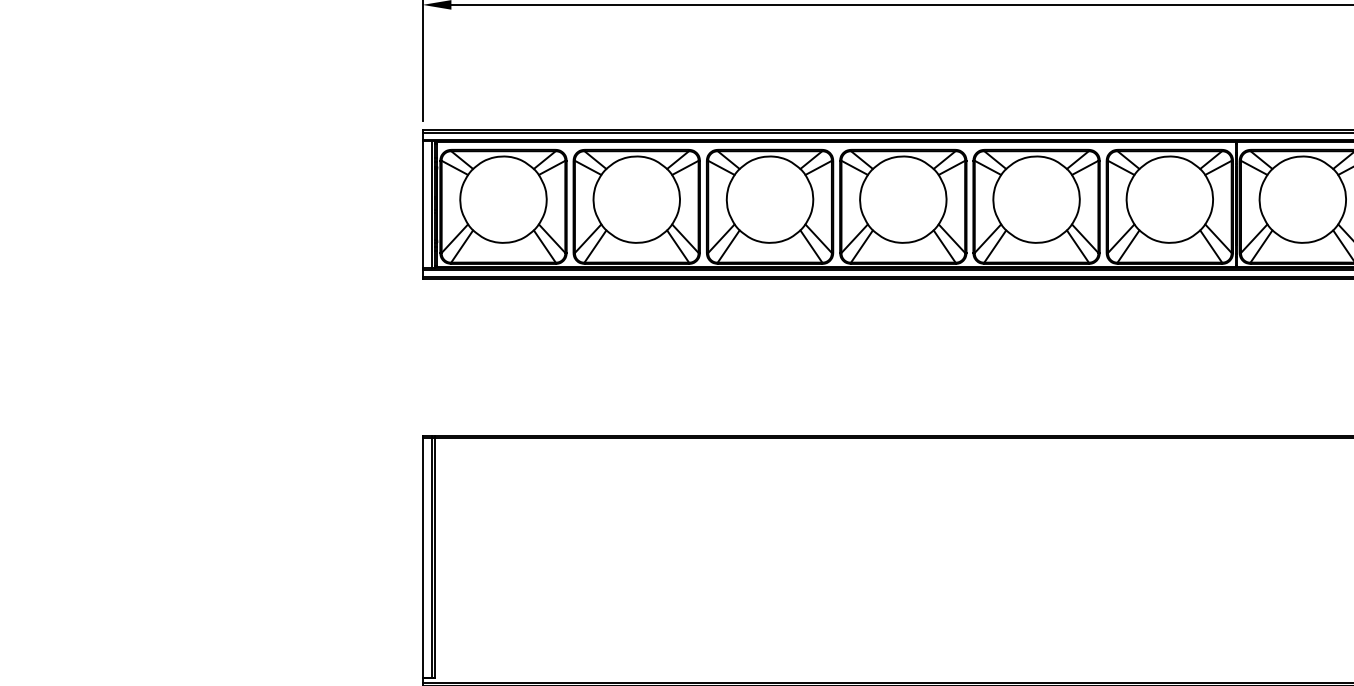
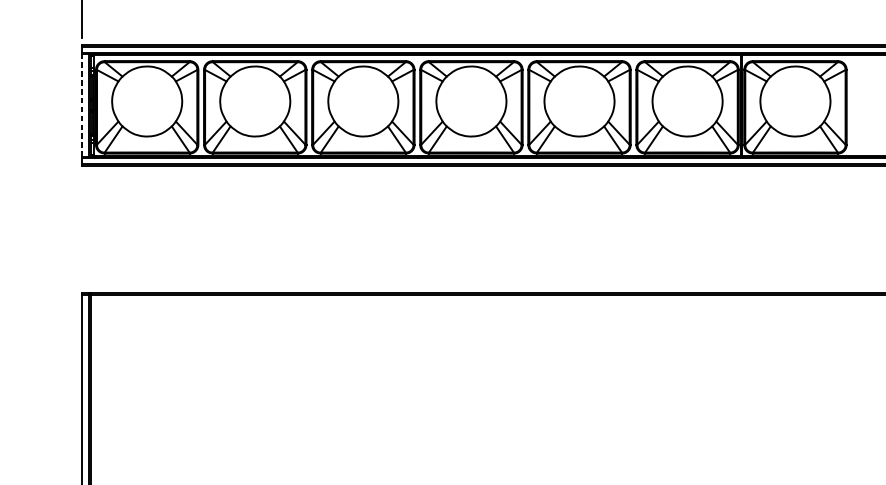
line: (422, 204) -> (81, 105), solid -> dashed

